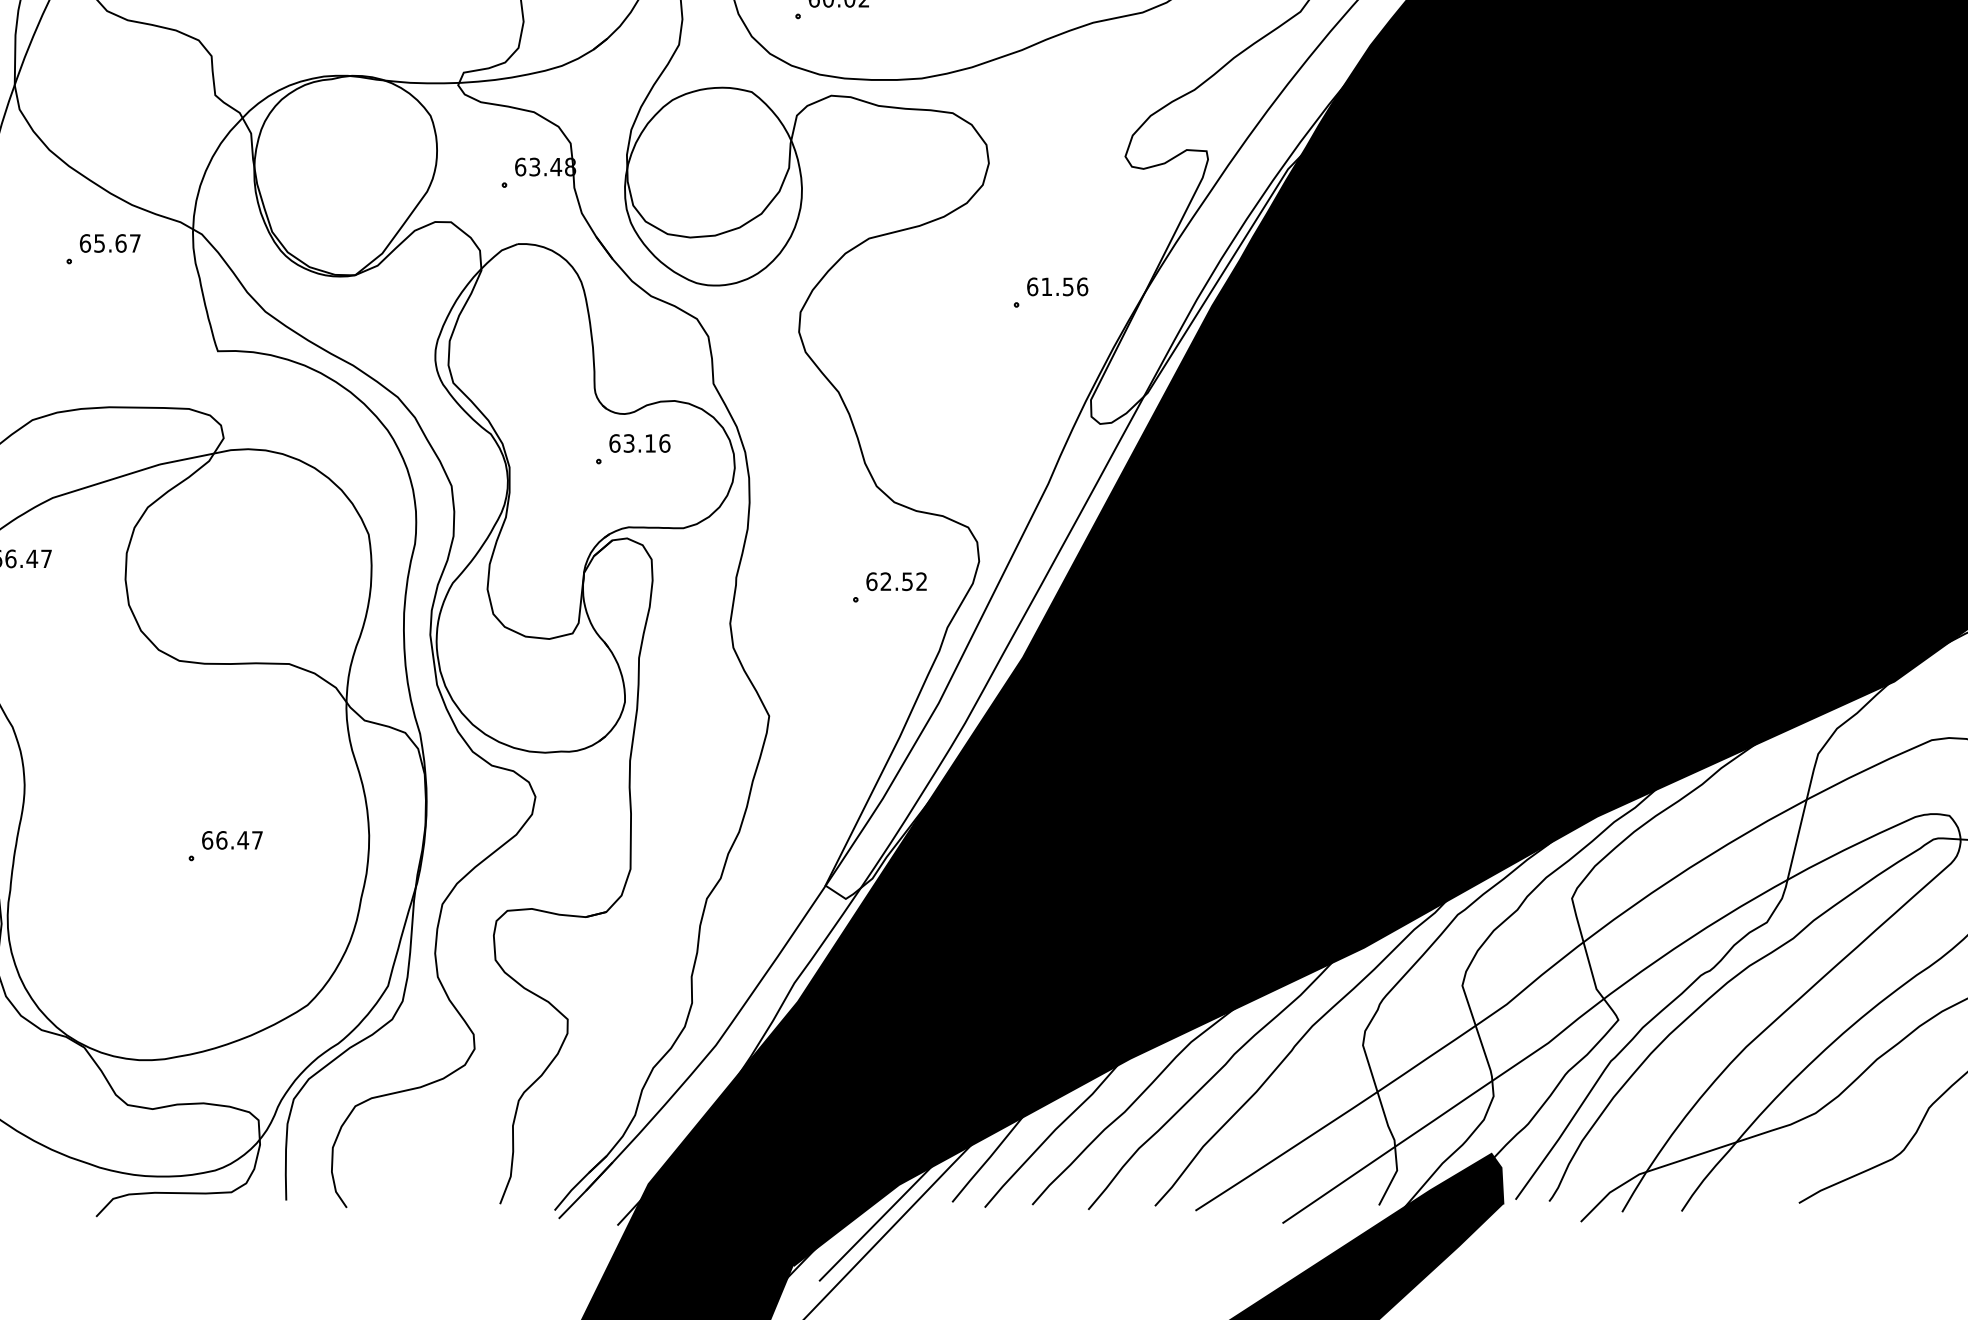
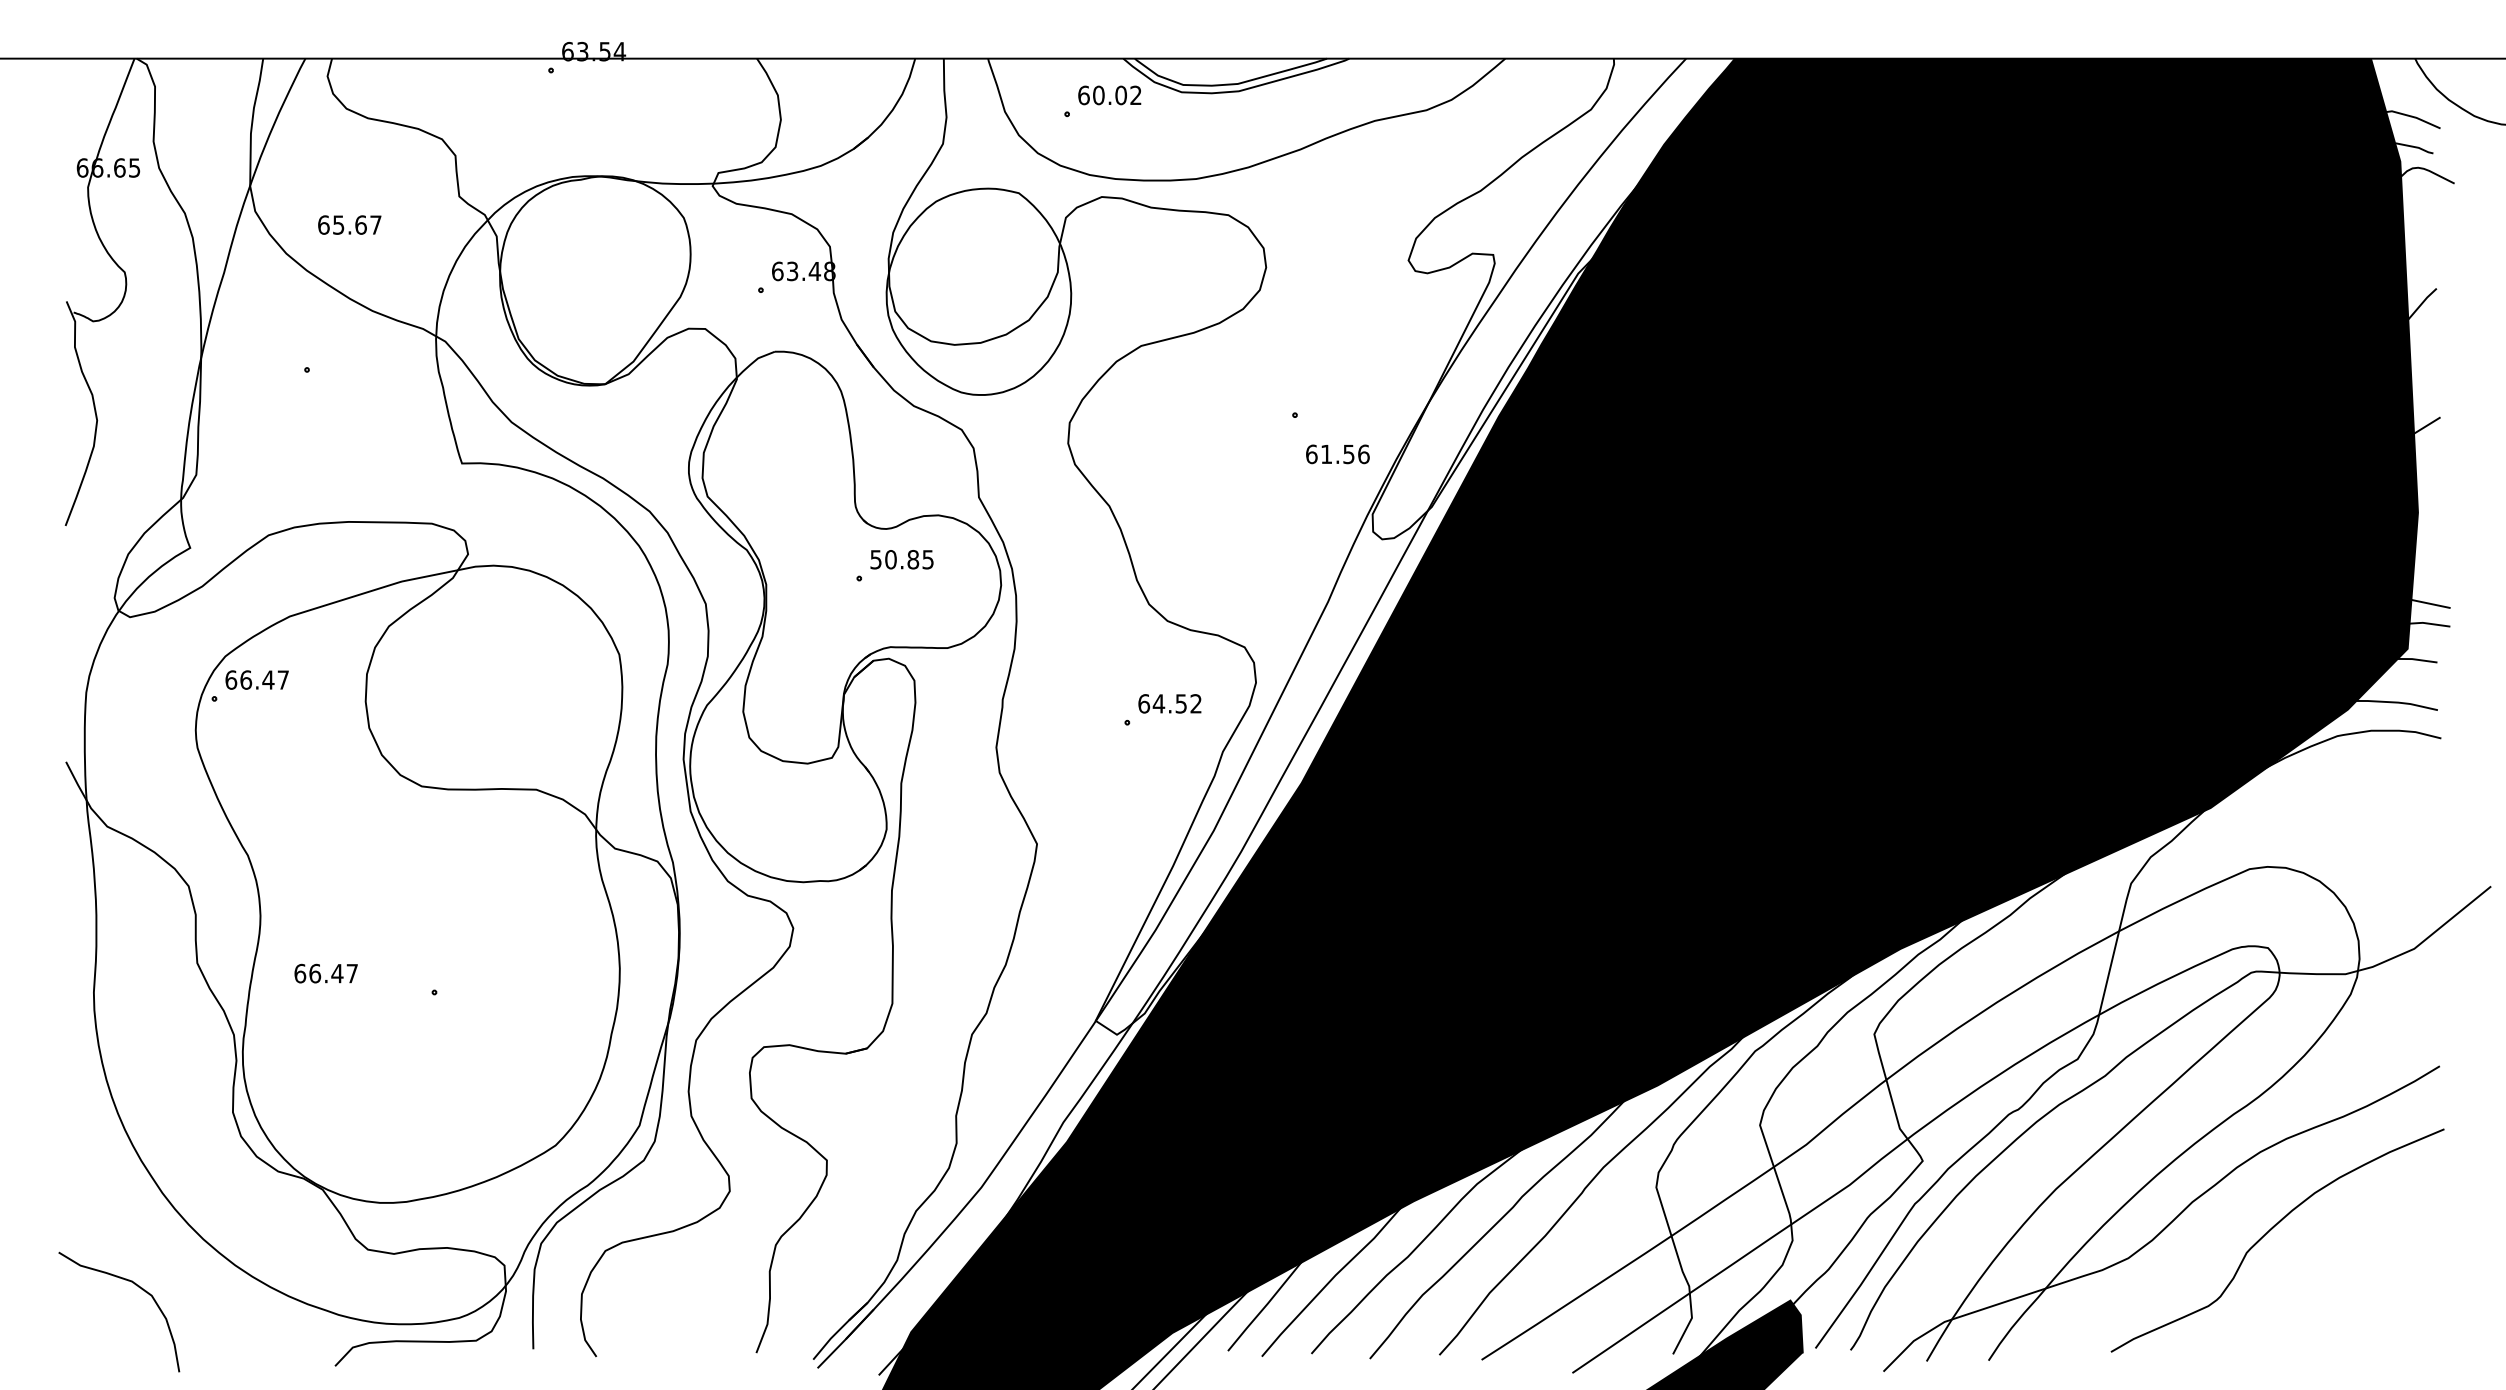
text: (109, 242) -> (349, 224), moved
text: (1057, 287) -> (1337, 454), moved
text: (640, 443) -> (902, 559), 63.16 -> 50.85
text: (885, 581) -> (1158, 703), 62.52 -> 64.52
text: (231, 840) -> (325, 973), moved

